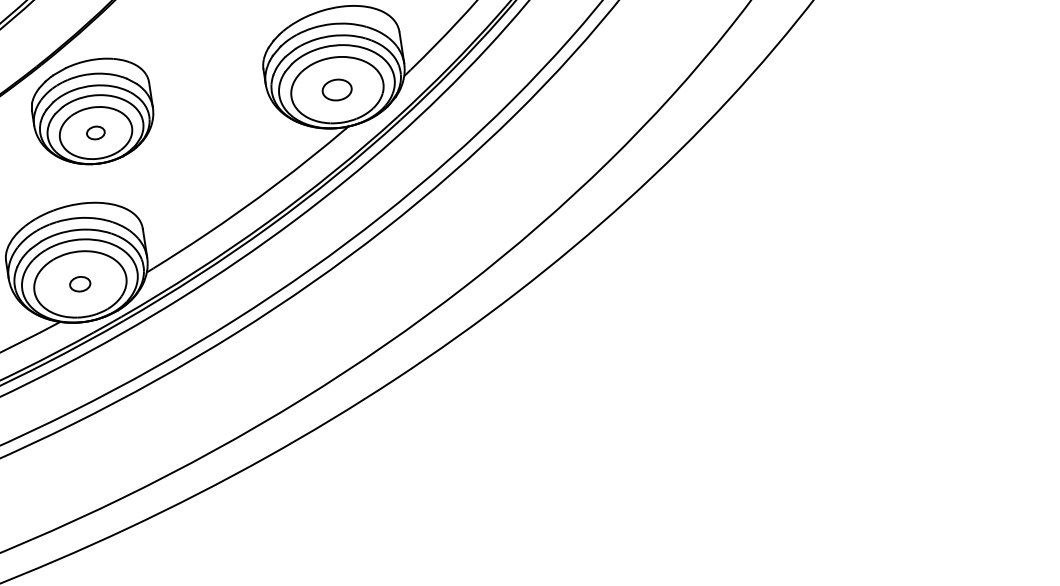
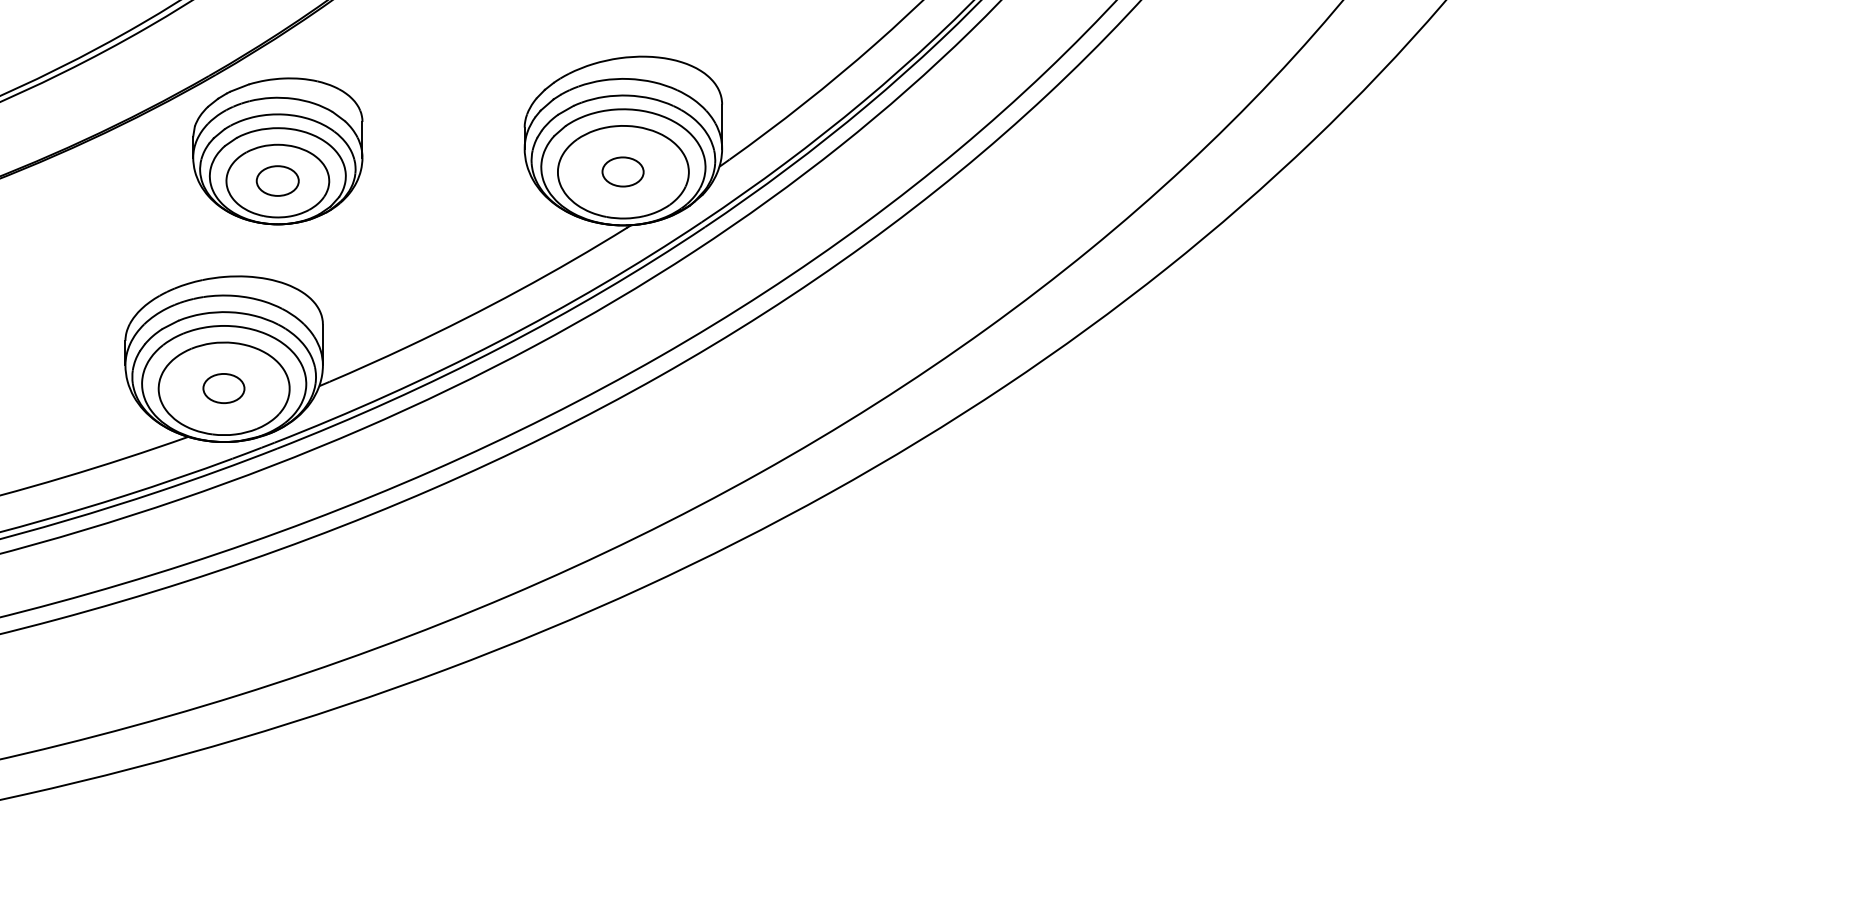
part: (95, 132) -> (277, 180), size x1.67
part: (79, 284) -> (223, 388), size x1.43

